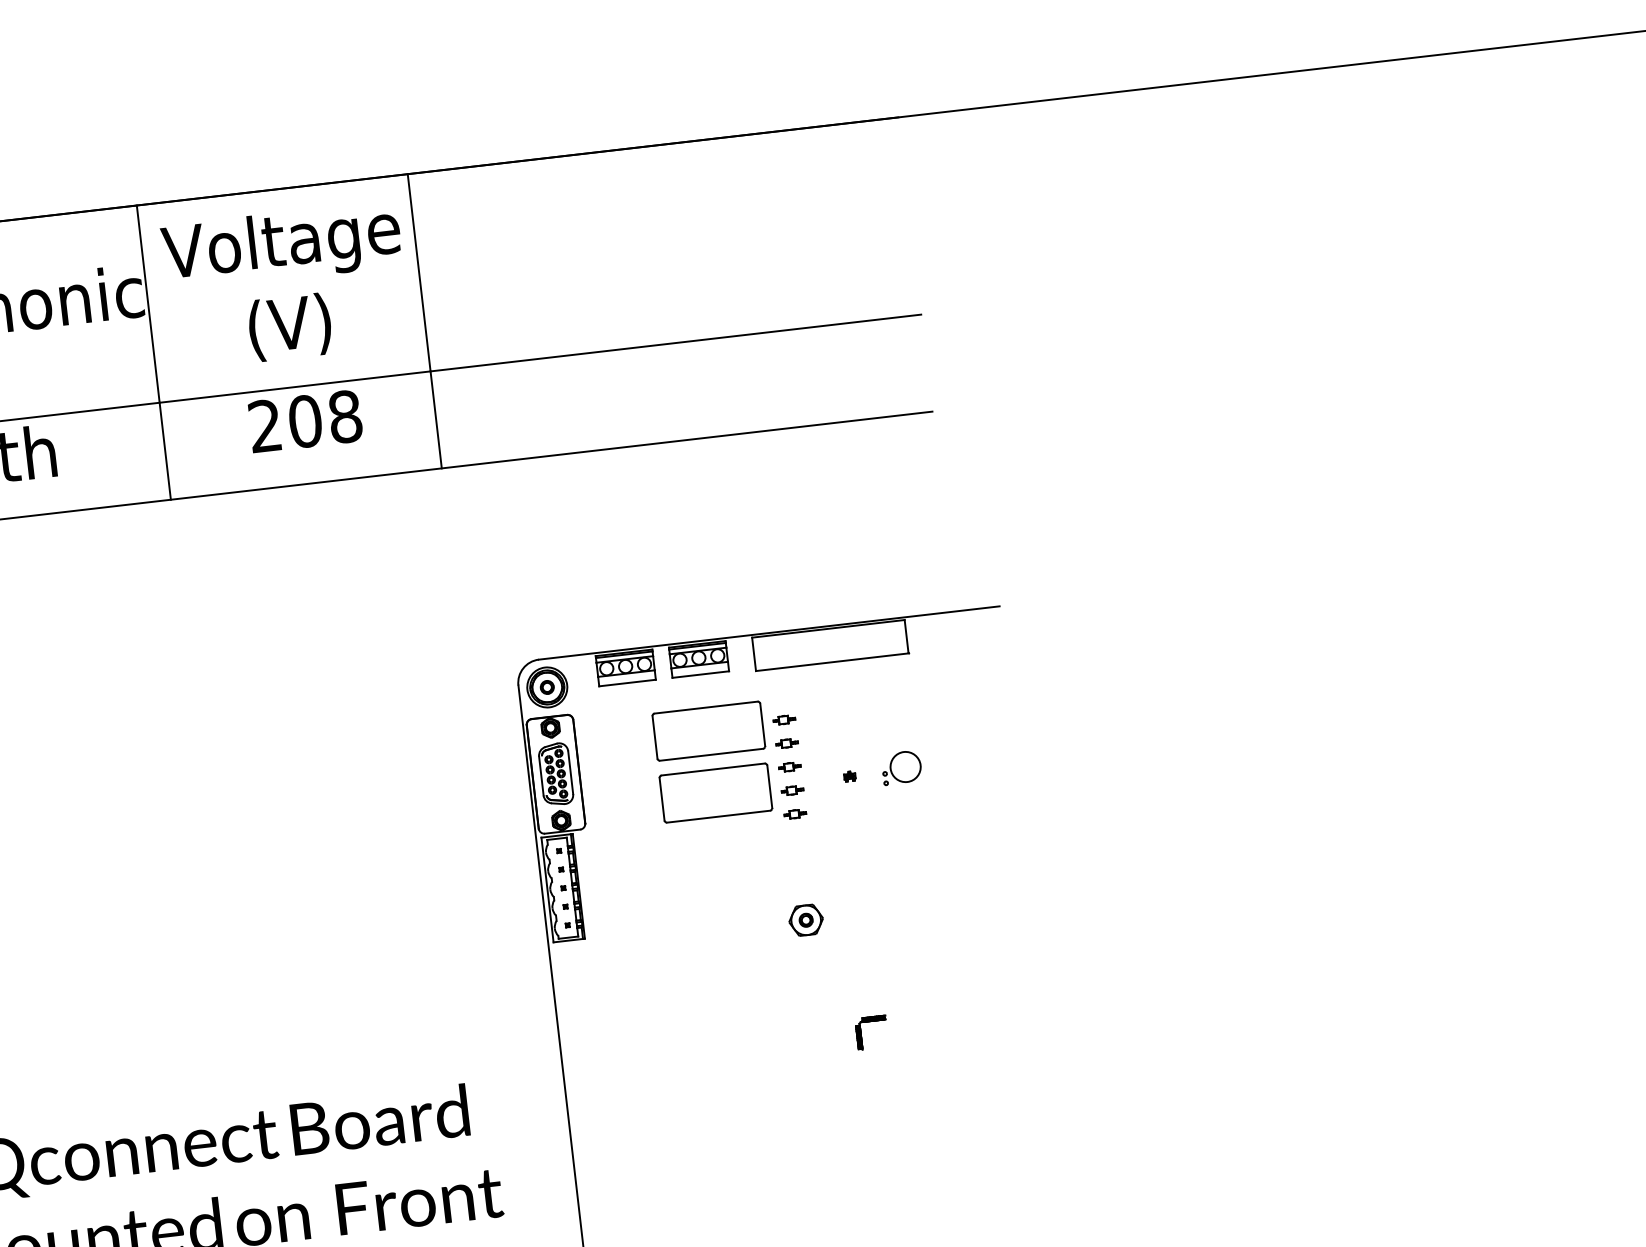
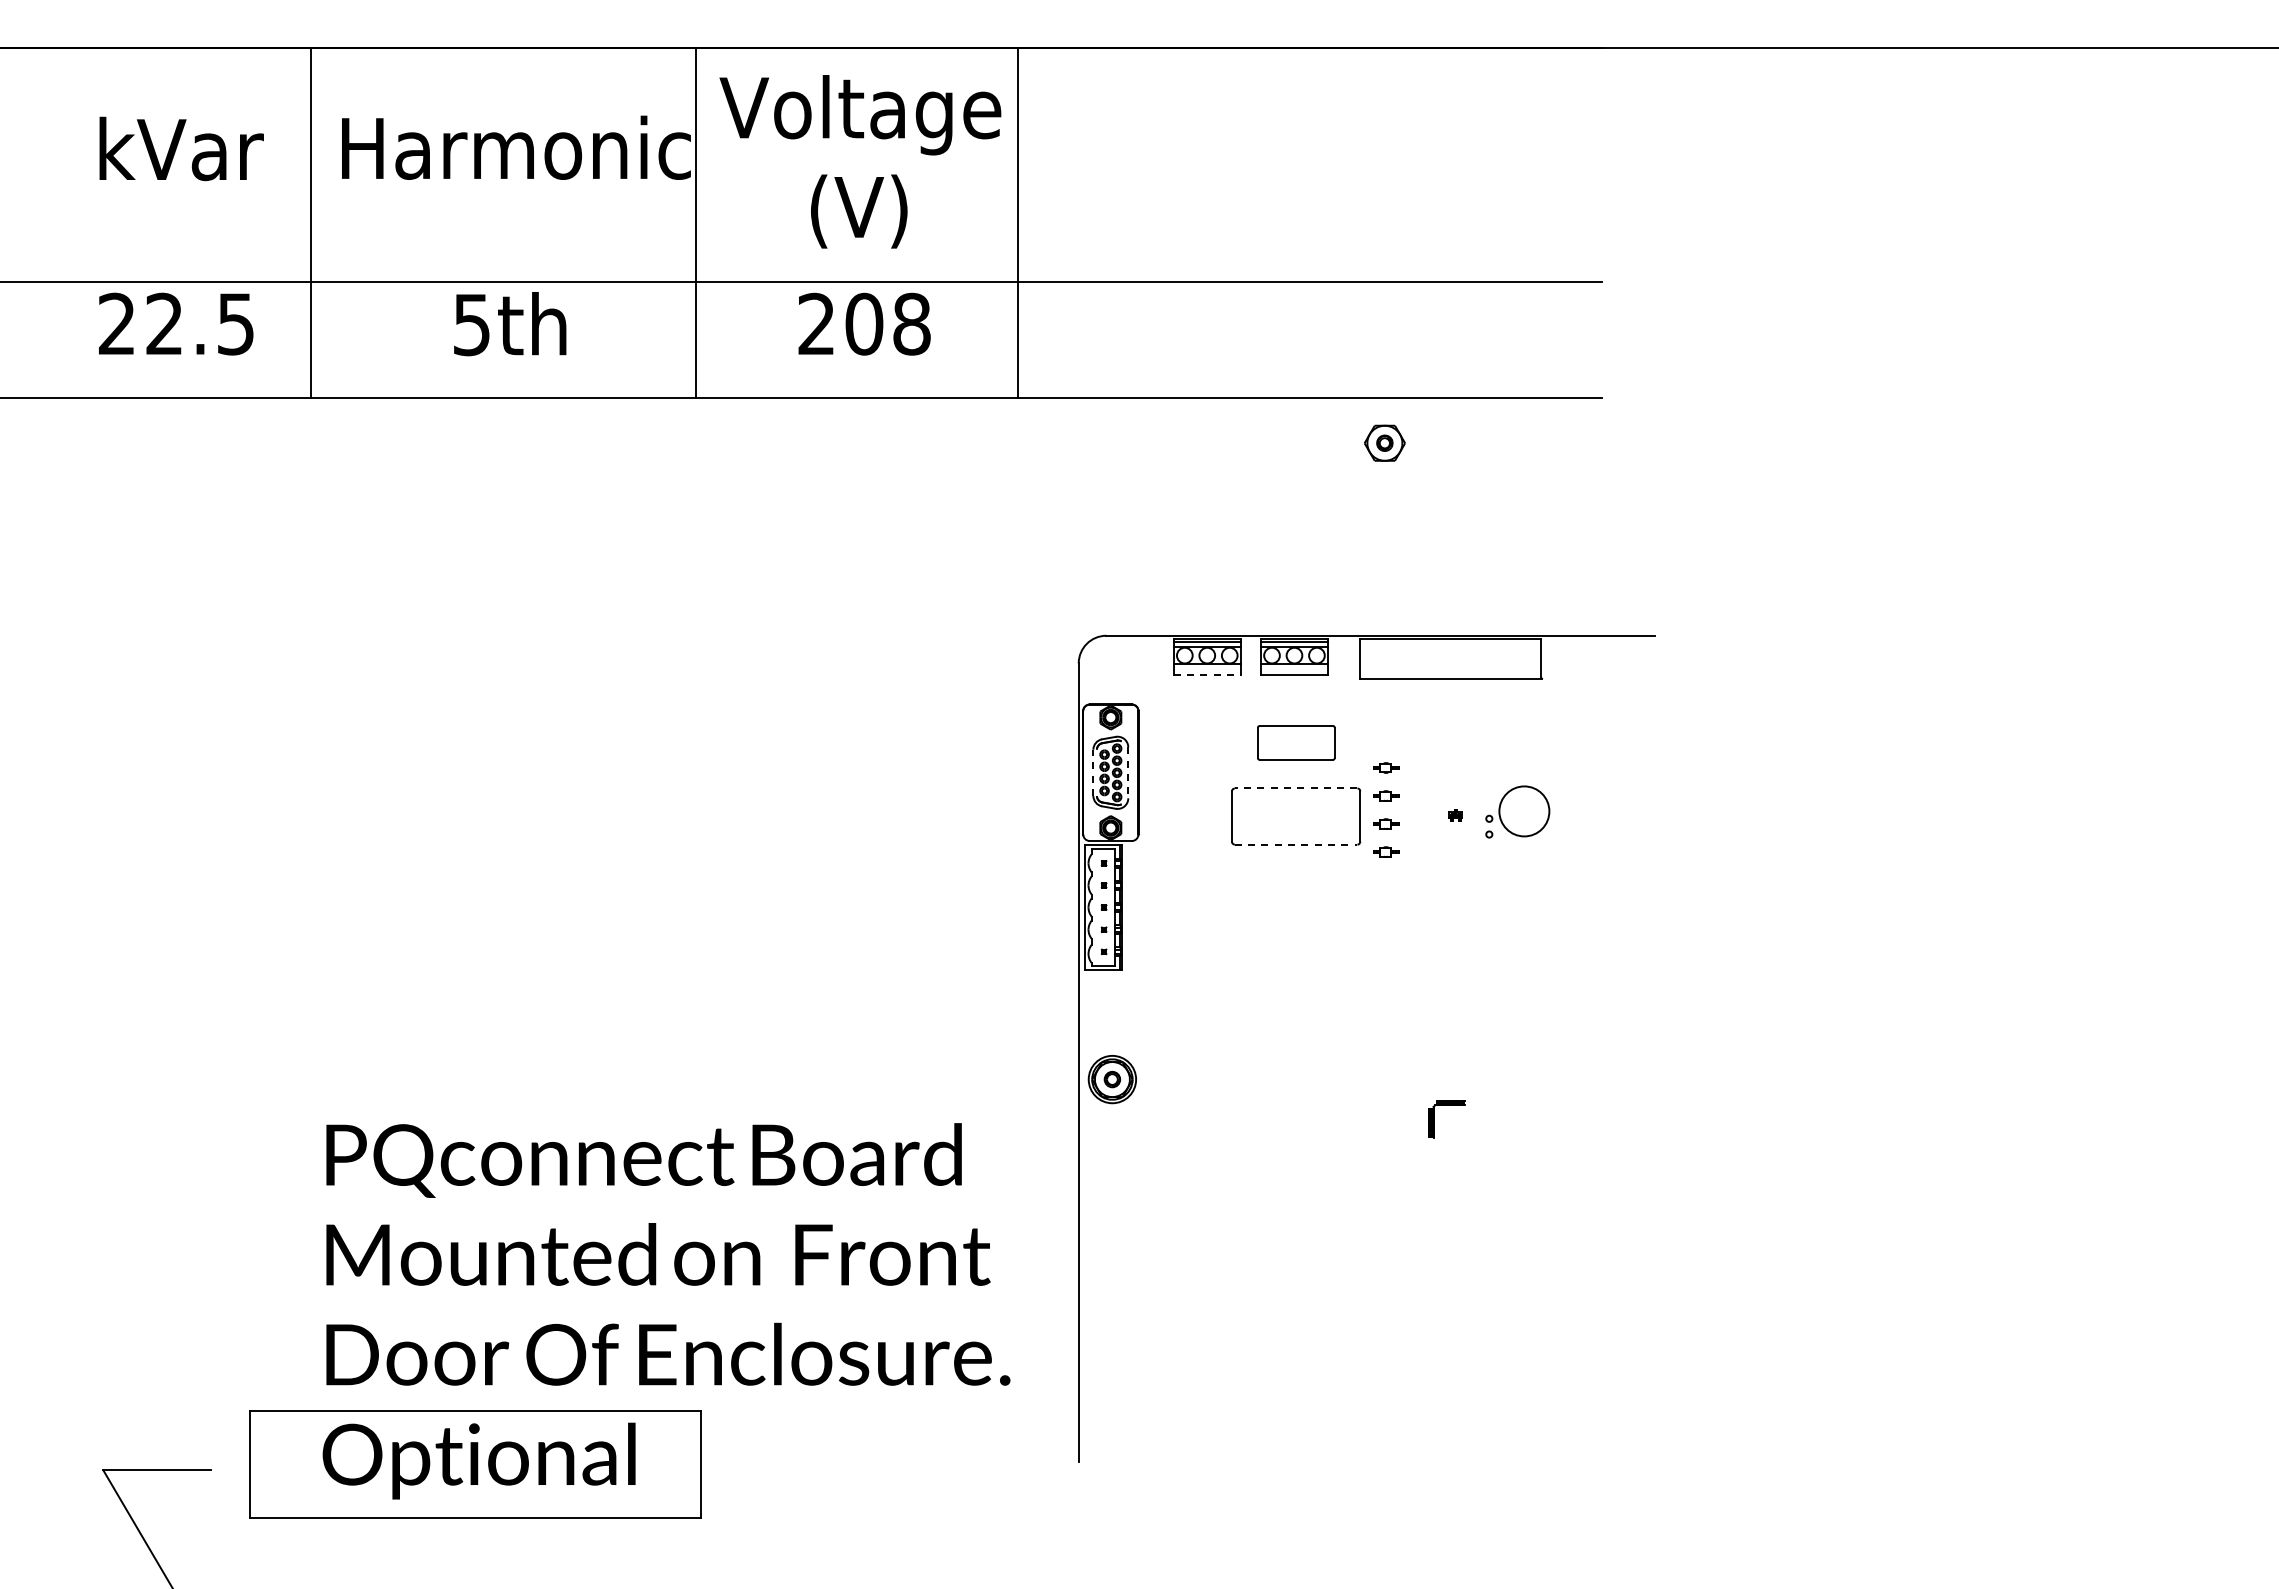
line: (627, 683) -> (1207, 675), solid -> dashed
part: (546, 687) -> (1111, 1079), moved
part: (784, 719) -> (1386, 739), removed
part: (709, 730) -> (1296, 742), size x0.6
part: (901, 768) -> (1517, 812), size x1.4
line: (712, 769) -> (1295, 788), solid -> dashed
line: (570, 773) -> (1128, 773), solid -> dashed
line: (541, 775) -> (1093, 772), solid -> dashed
line: (718, 816) -> (1296, 844), solid -> dashed
part: (805, 919) -> (1384, 442), moved

